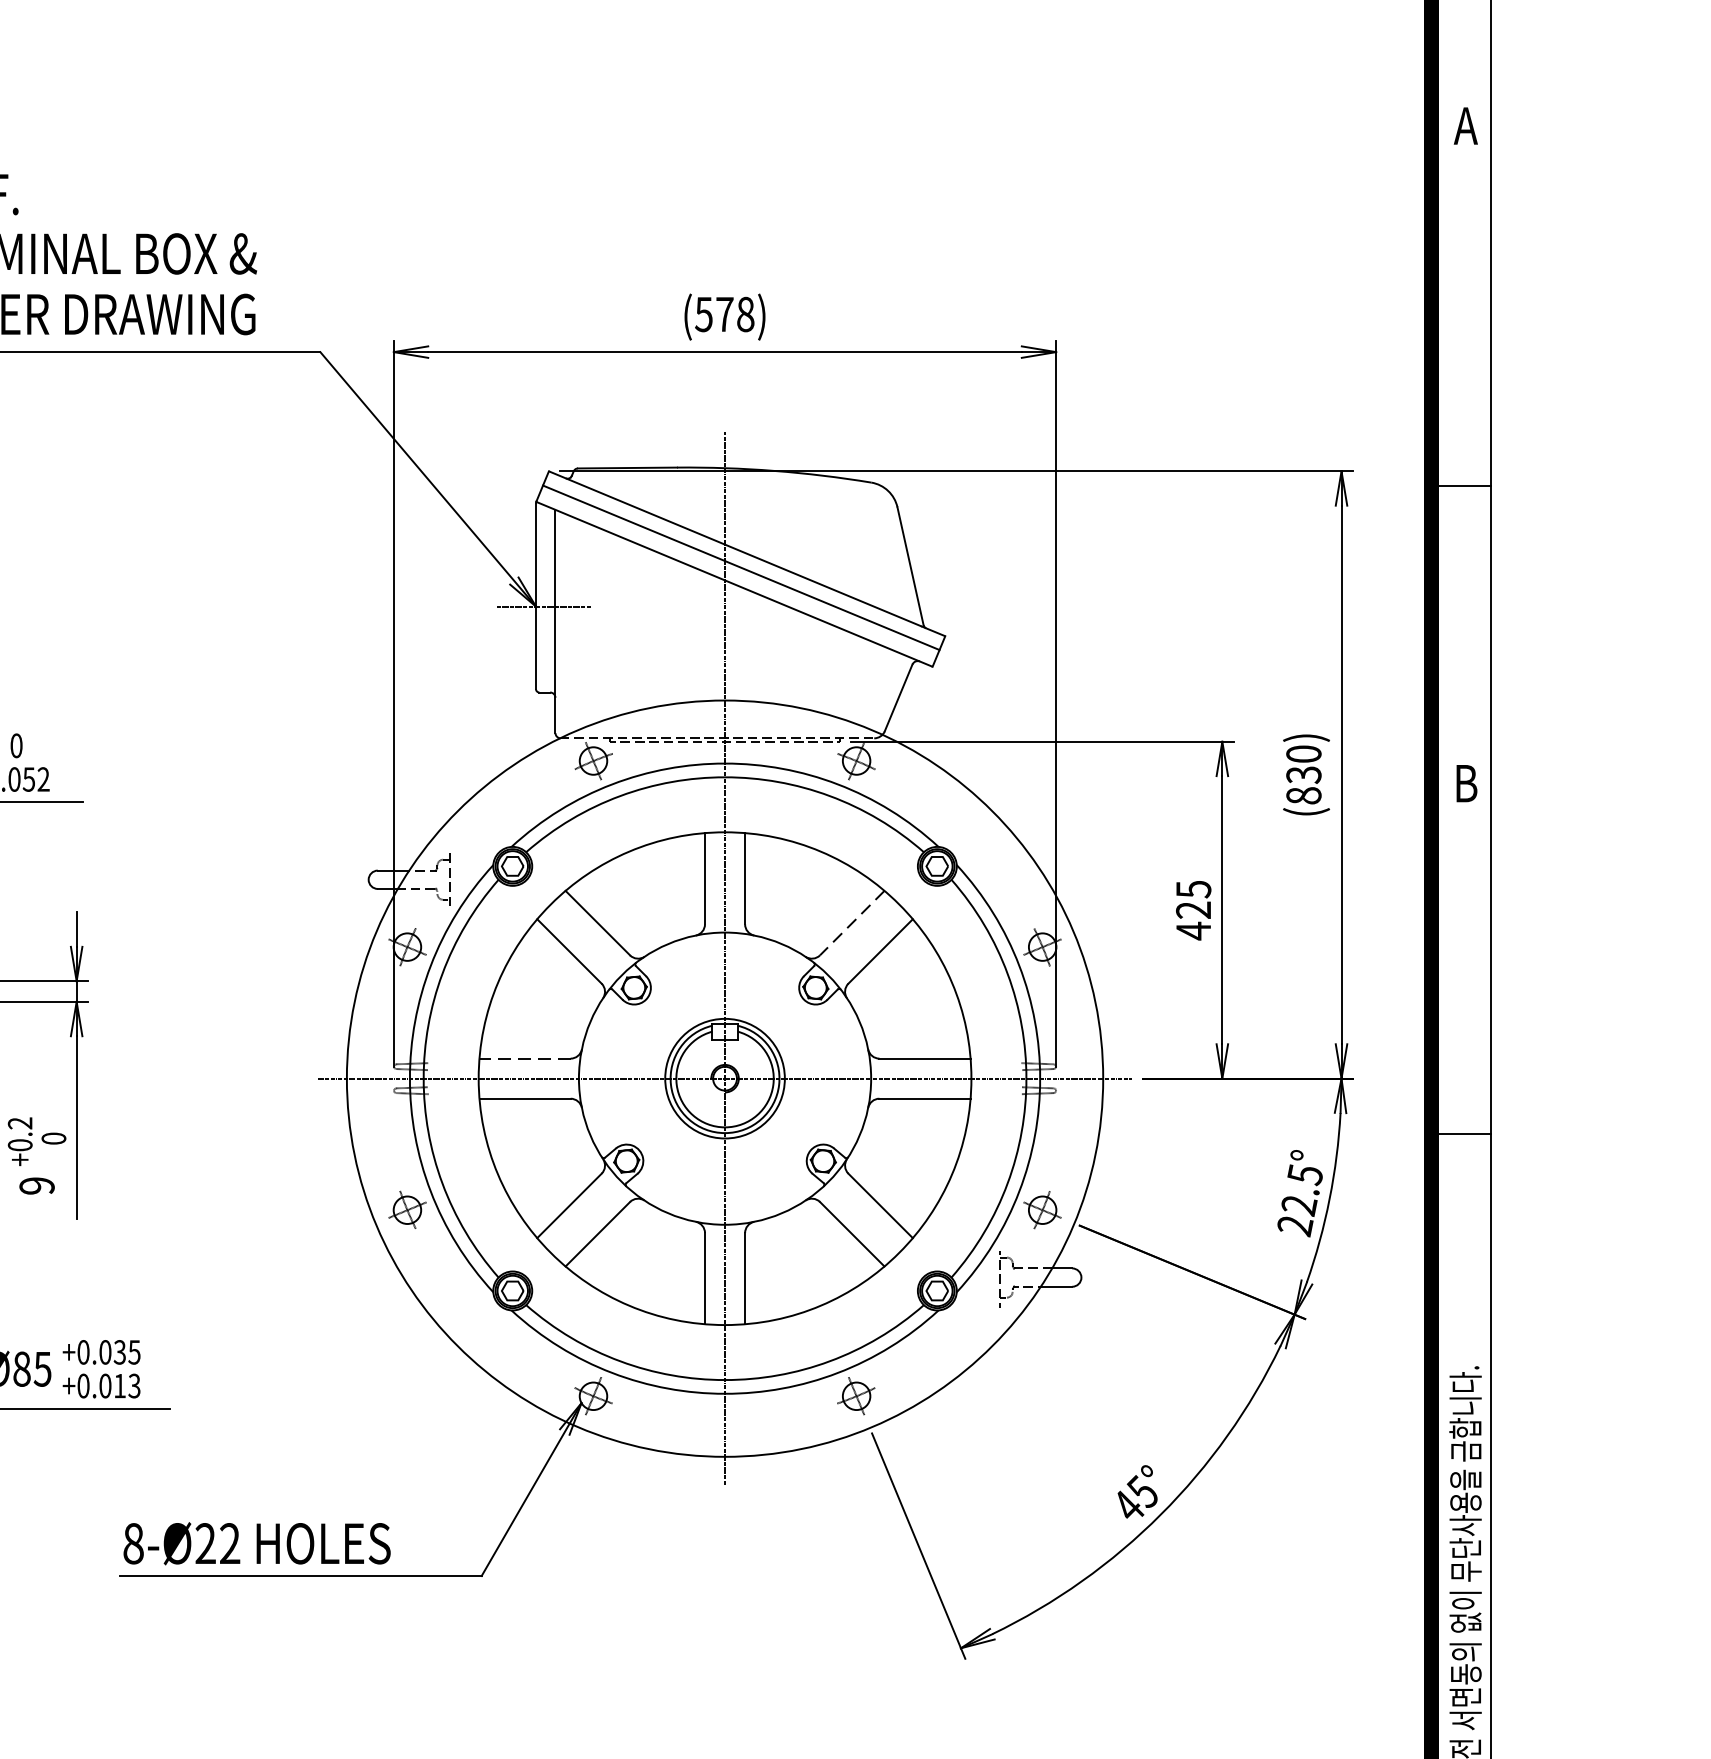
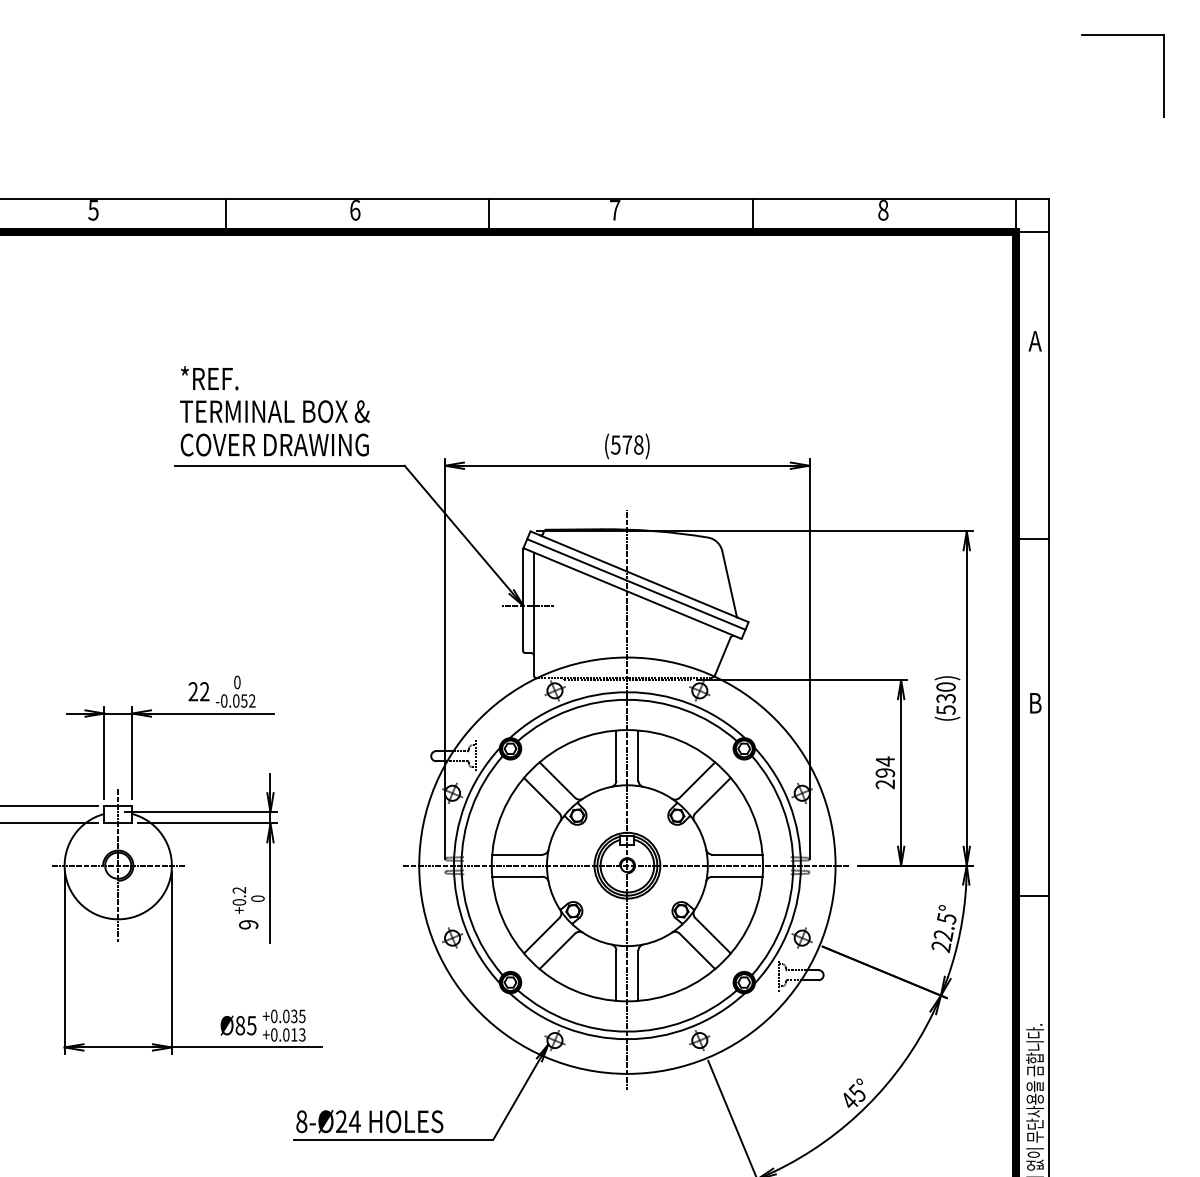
text: (1302, 794) -> (945, 709), (830) -> (530)
text: (1193, 909) -> (885, 772), 425 -> 294
line: (852, 923) -> (697, 780), dashed -> solid
line: (523, 1058) -> (516, 854), dashed -> solid
text: (229, 1543) -> (354, 1121), 8-Ø22 -> 8-Ø24

